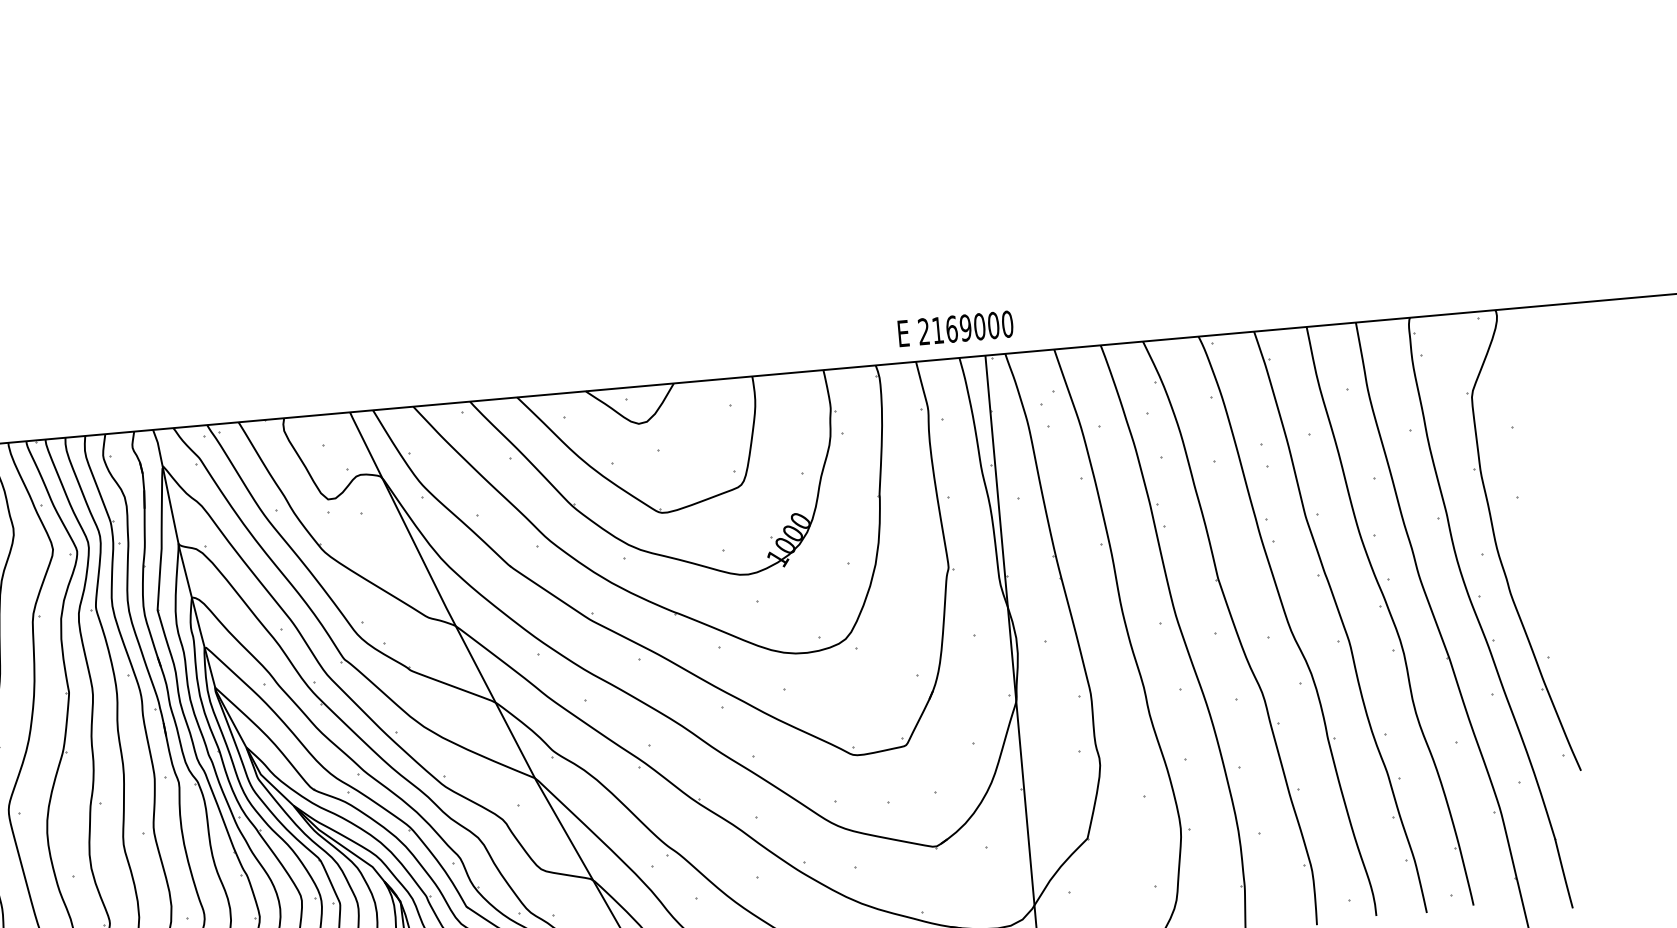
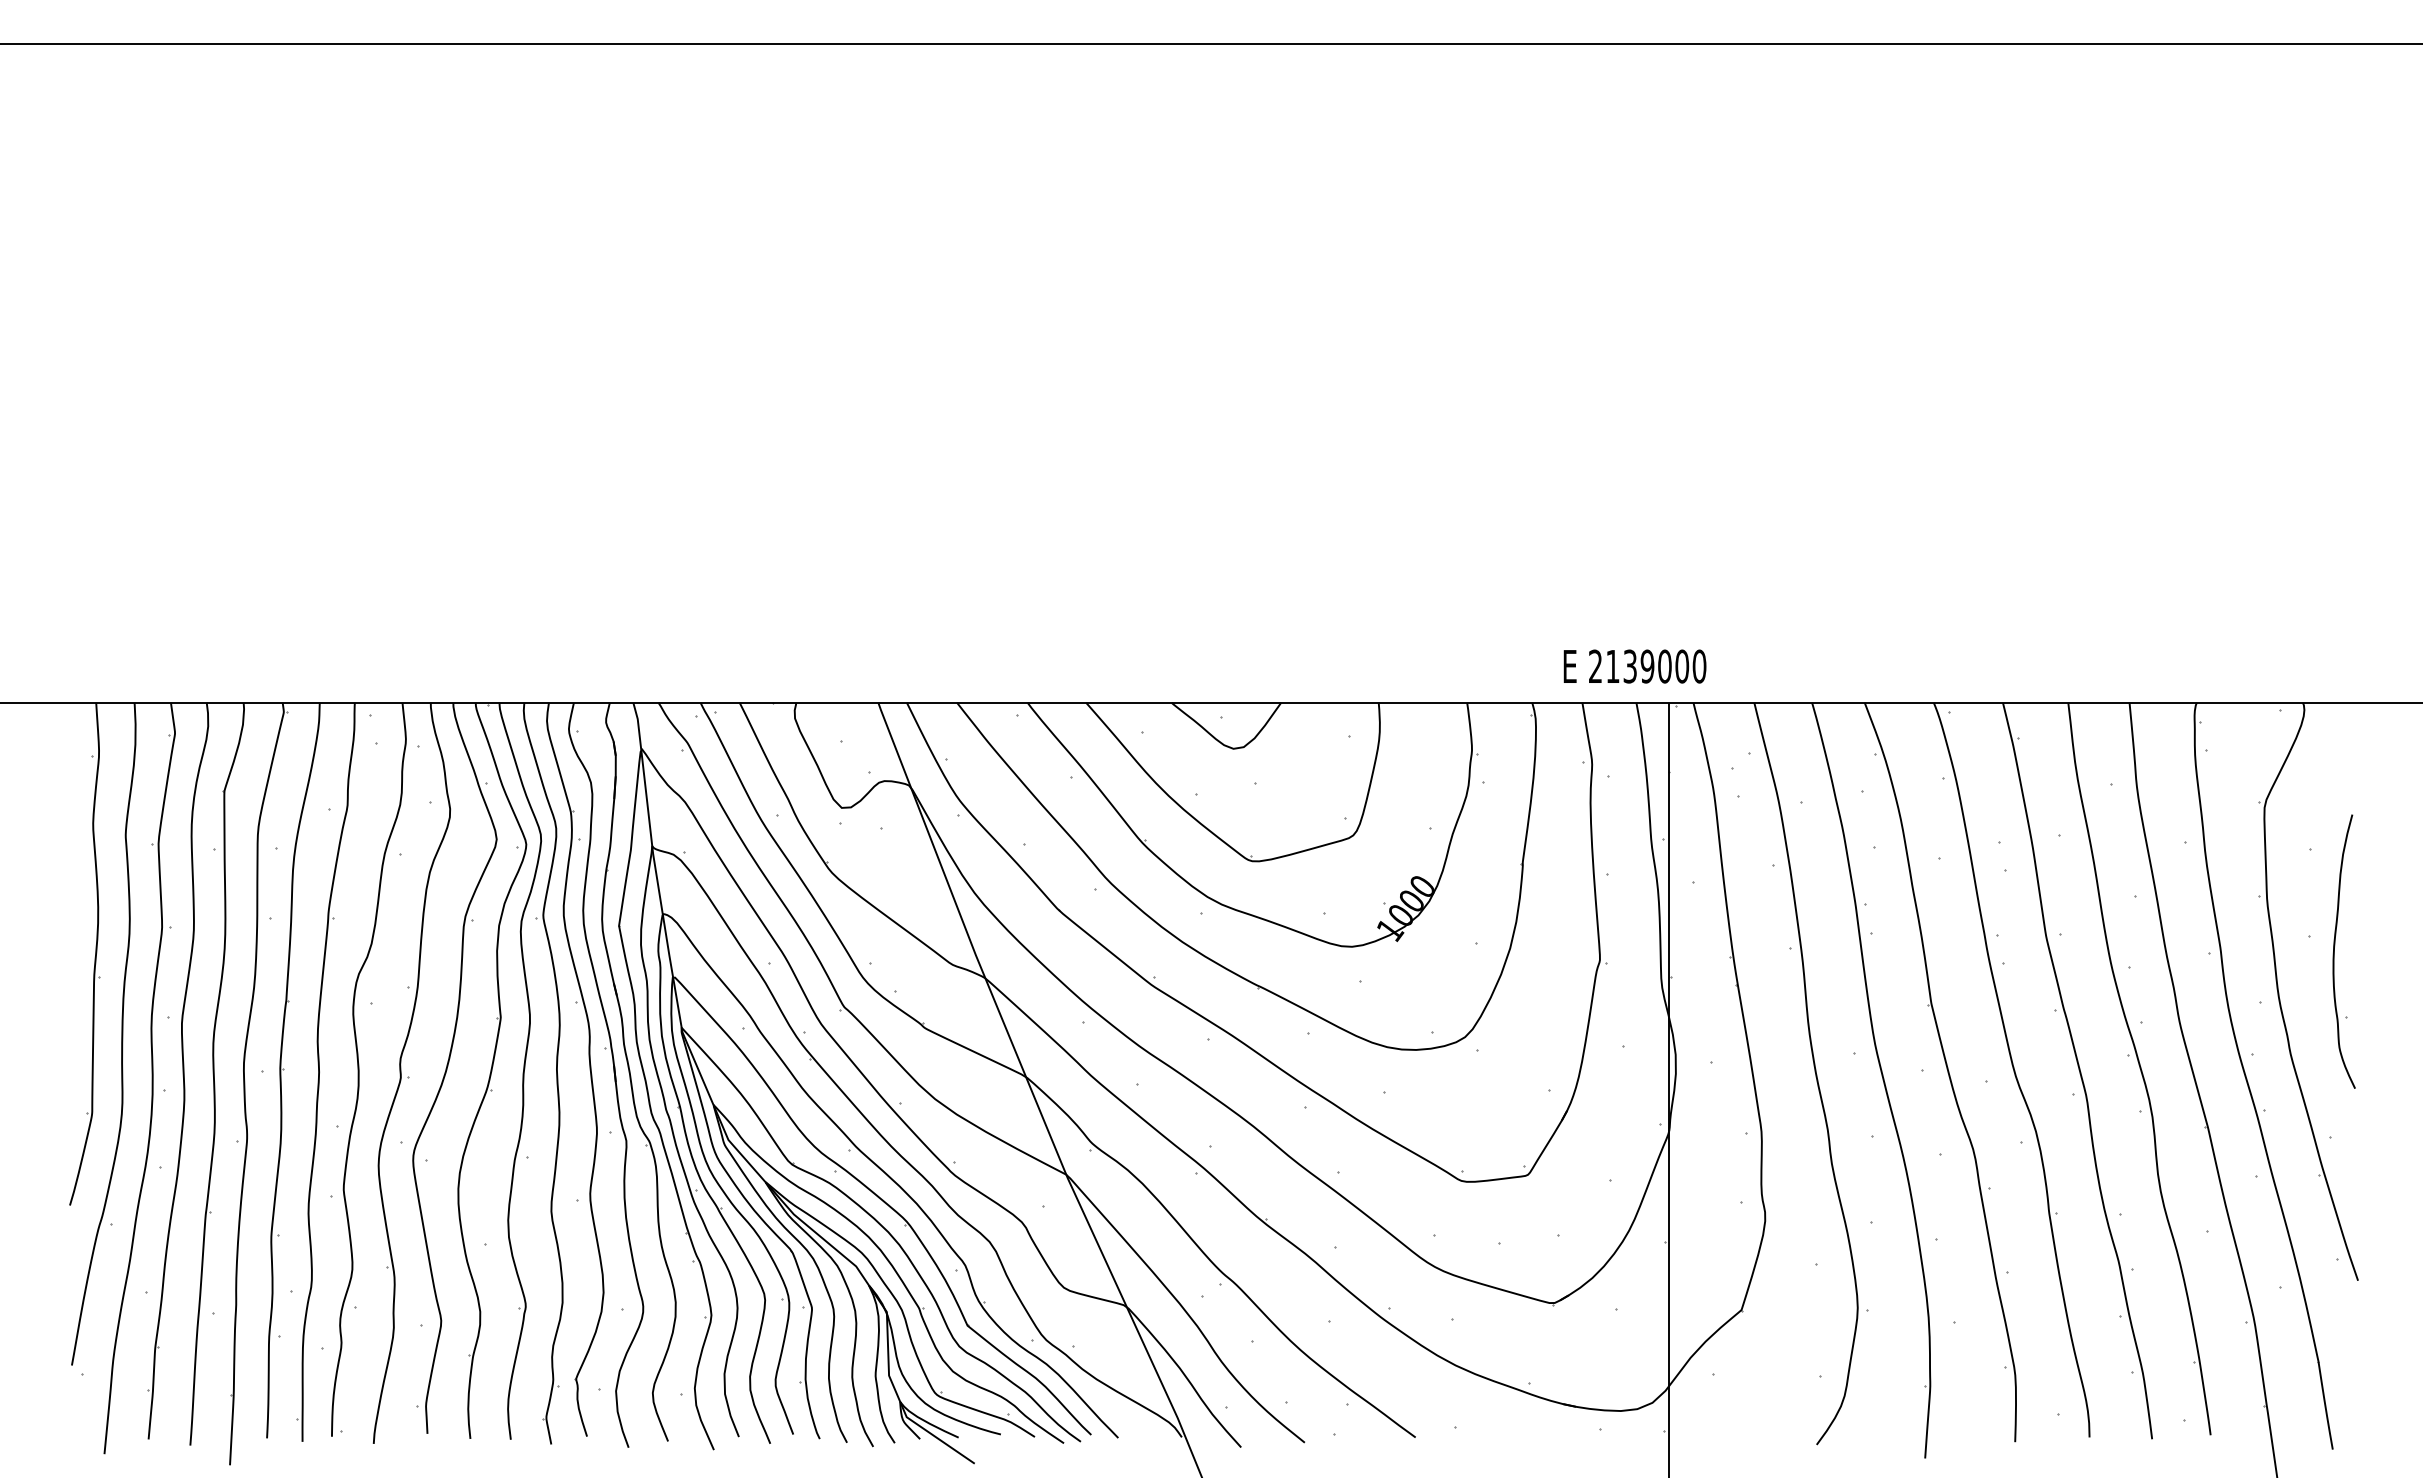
text: (952, 329) -> (1630, 666), 2169000 -> 2139000
part: (1538, 507) -> (2334, 951), added

